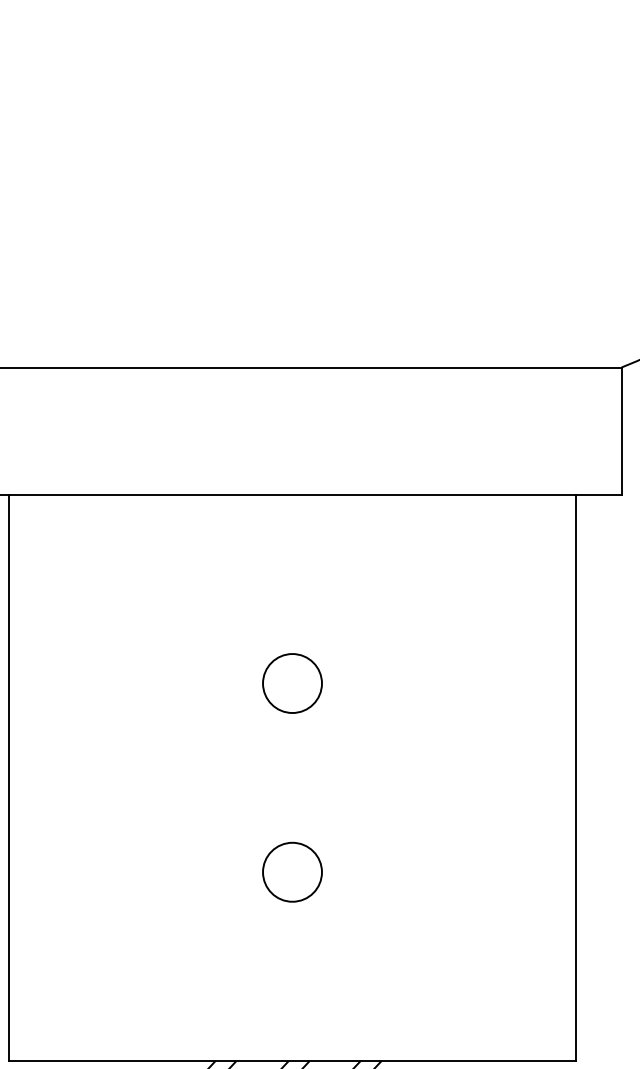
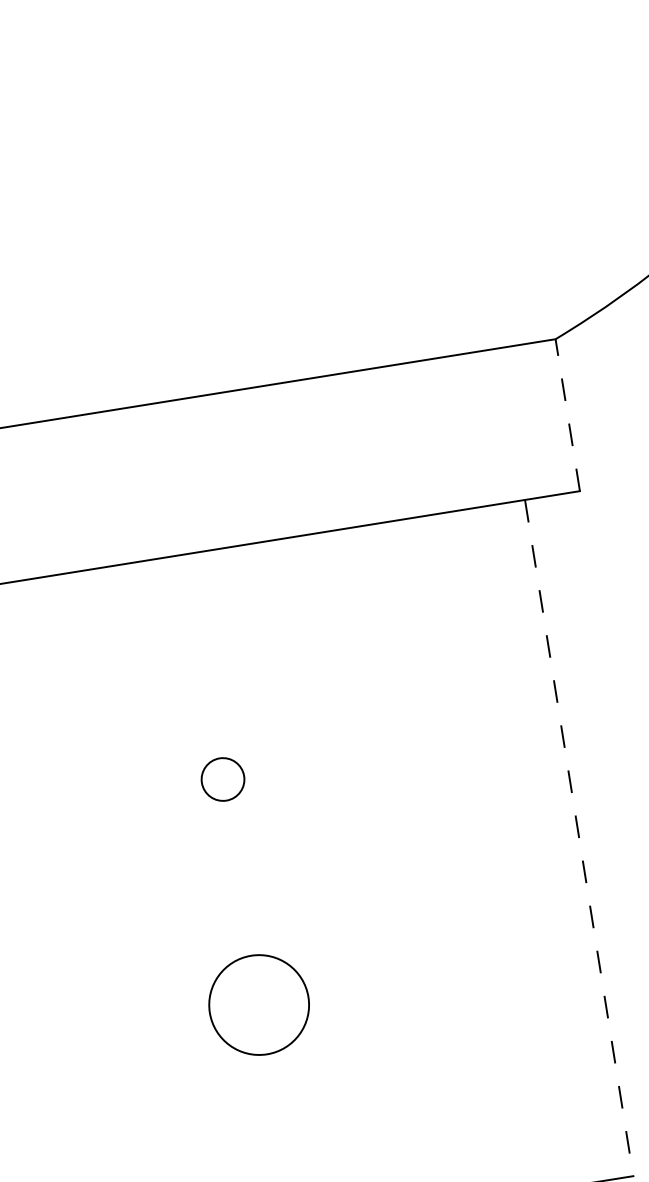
line: (621, 431) -> (567, 415), solid -> dashed
circle: (292, 683) -> (223, 779), size x0.6
line: (575, 778) -> (579, 838), solid -> dashed
circle: (292, 871) -> (258, 1003), size x1.4

